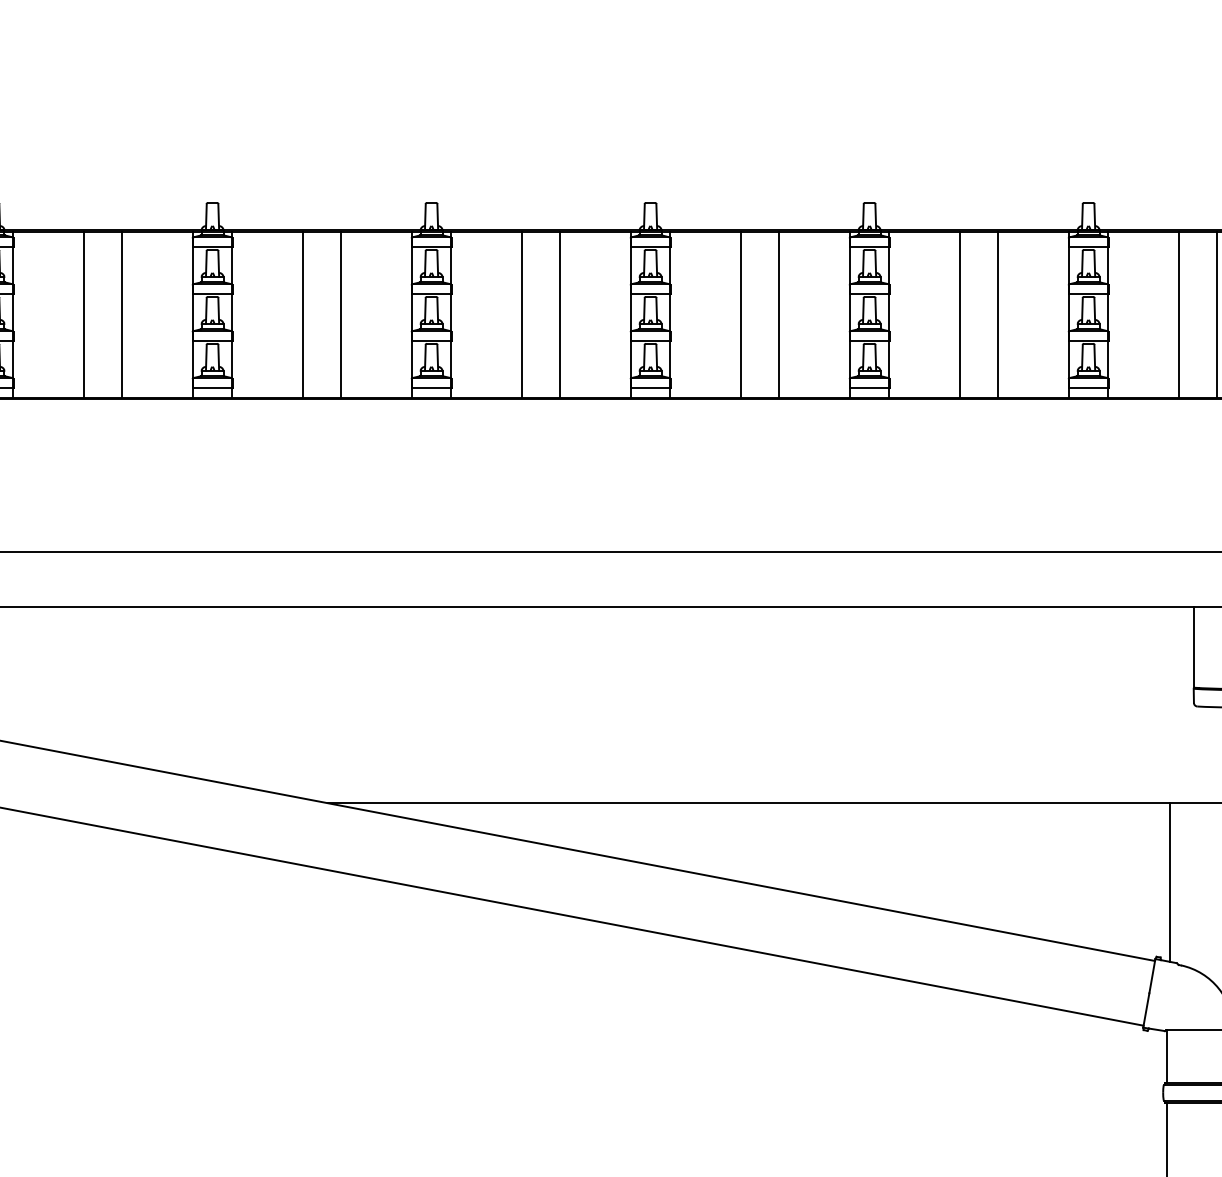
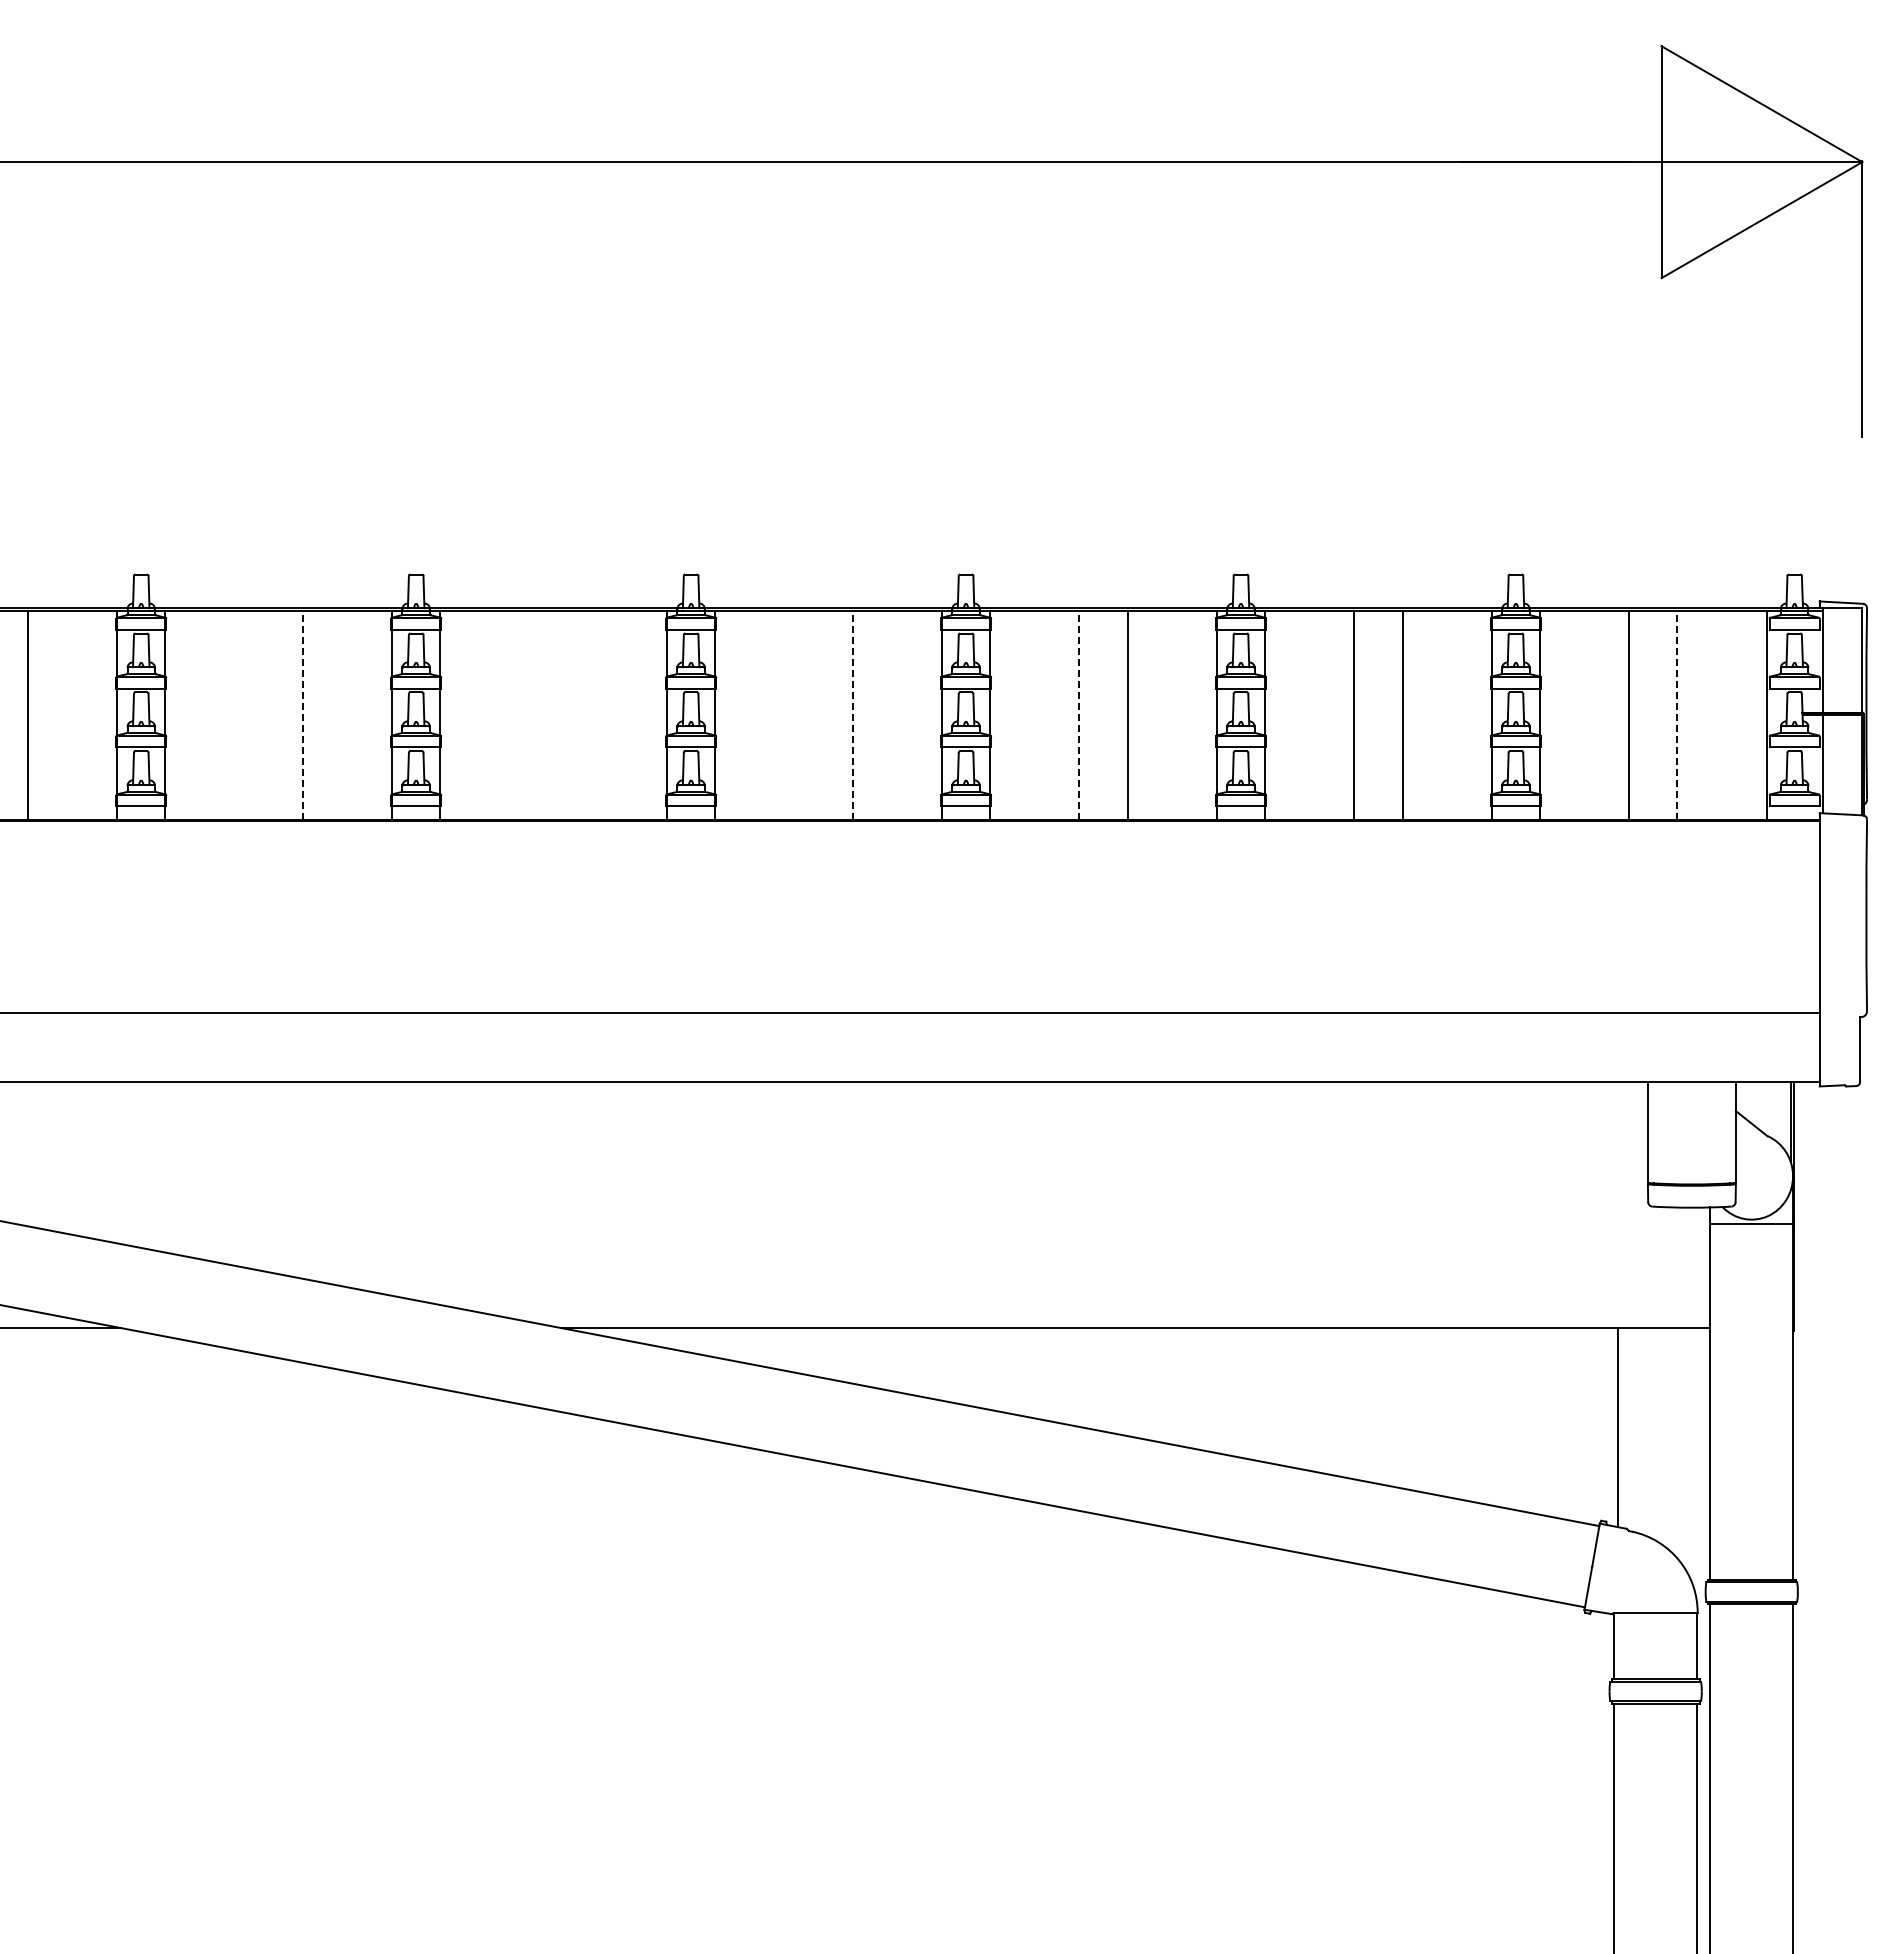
line: (83, 315) -> (254, 715), removed
line: (121, 315) -> (302, 715), solid -> dashed
line: (302, 315) -> (529, 715), removed
line: (341, 315) -> (577, 715), removed
line: (521, 315) -> (804, 715), removed
line: (560, 315) -> (852, 715), solid -> dashed
line: (740, 315) -> (1079, 715), solid -> dashed
line: (1217, 315) -> (1677, 715), solid -> dashed

